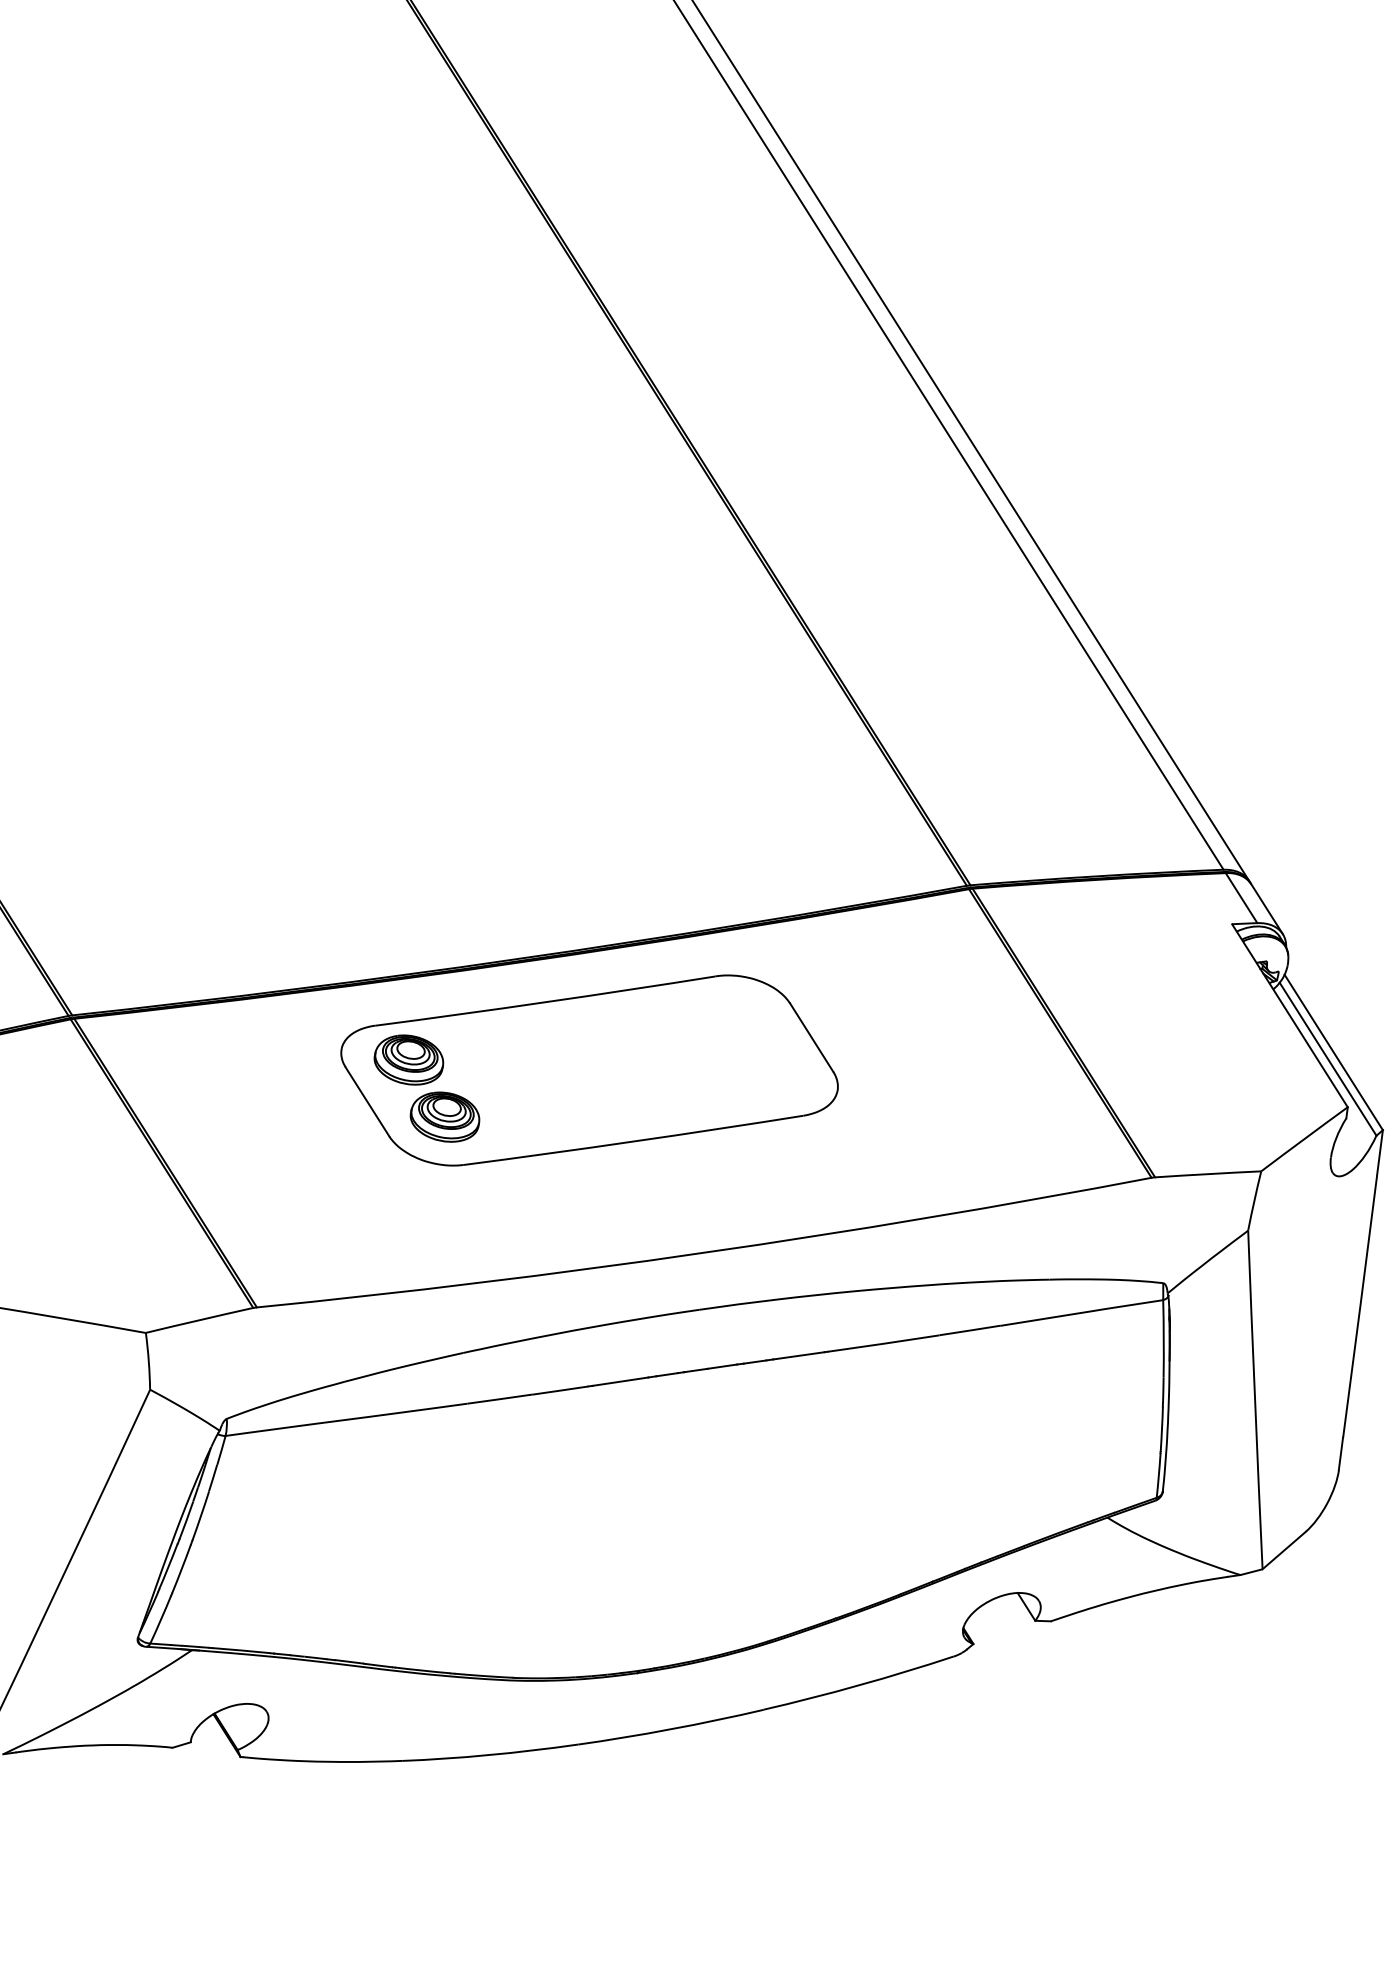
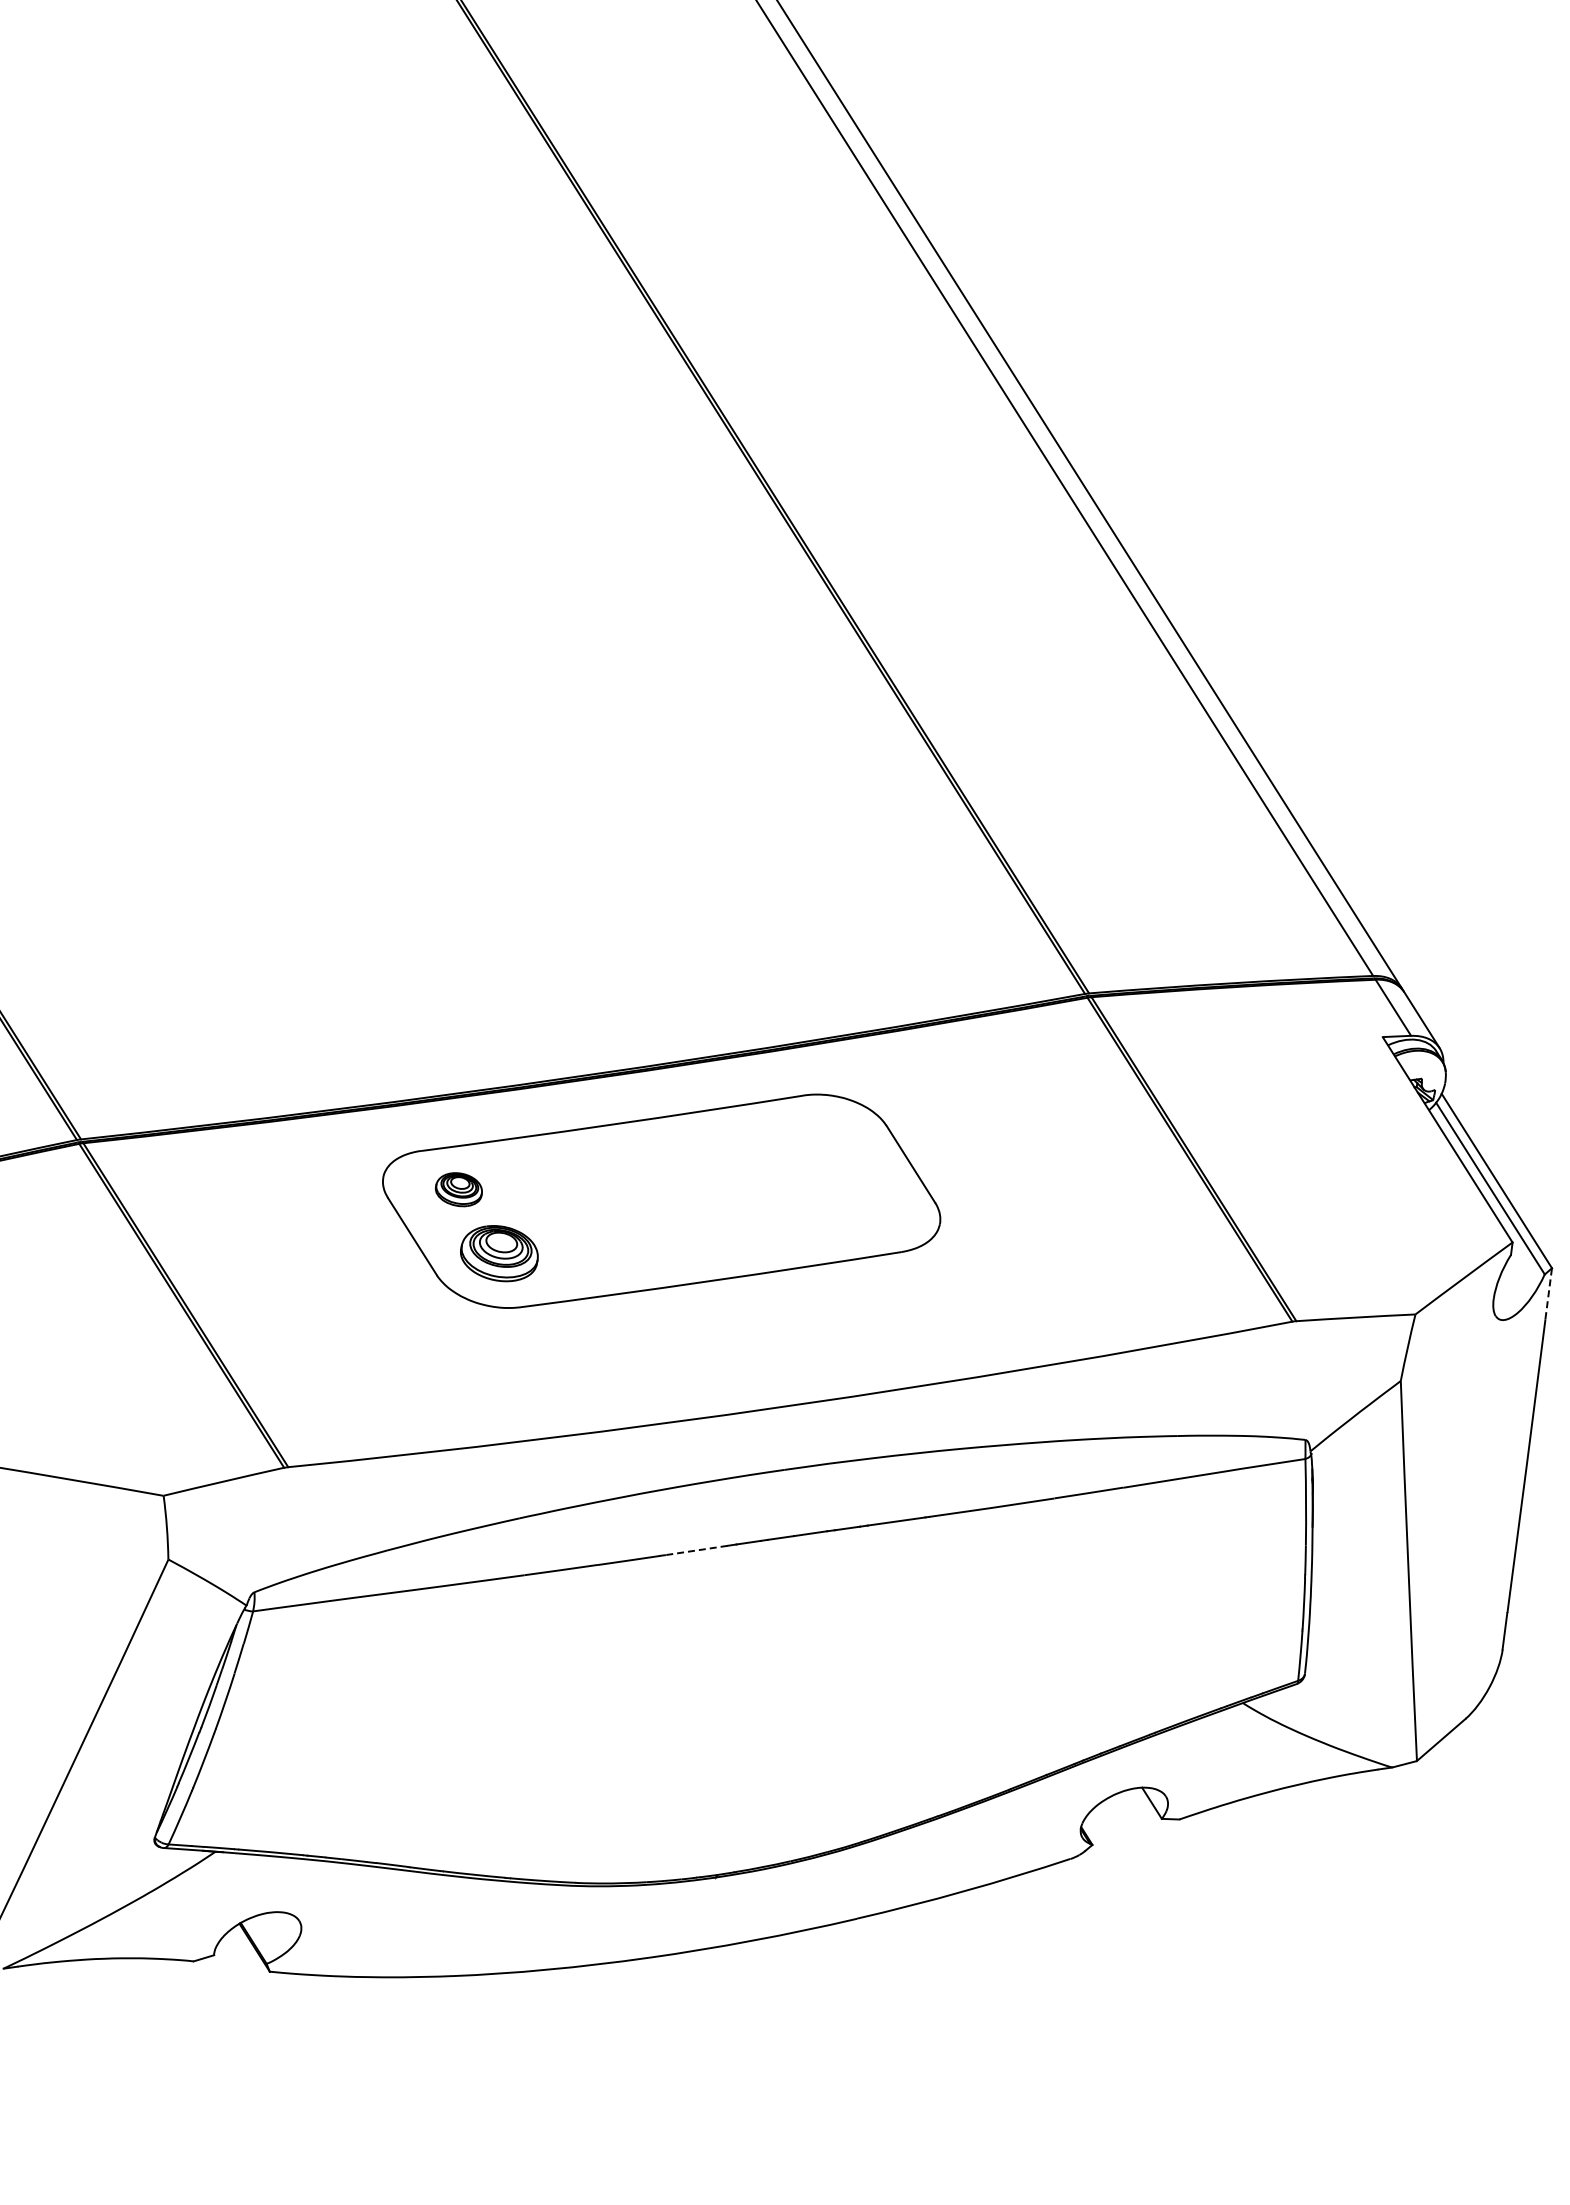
part: (408, 1060) -> (458, 1189), size x0.6
line: (1379, 1152) -> (1548, 1293), solid -> dashed
line: (620, 1381) -> (696, 1550), solid -> dashed

